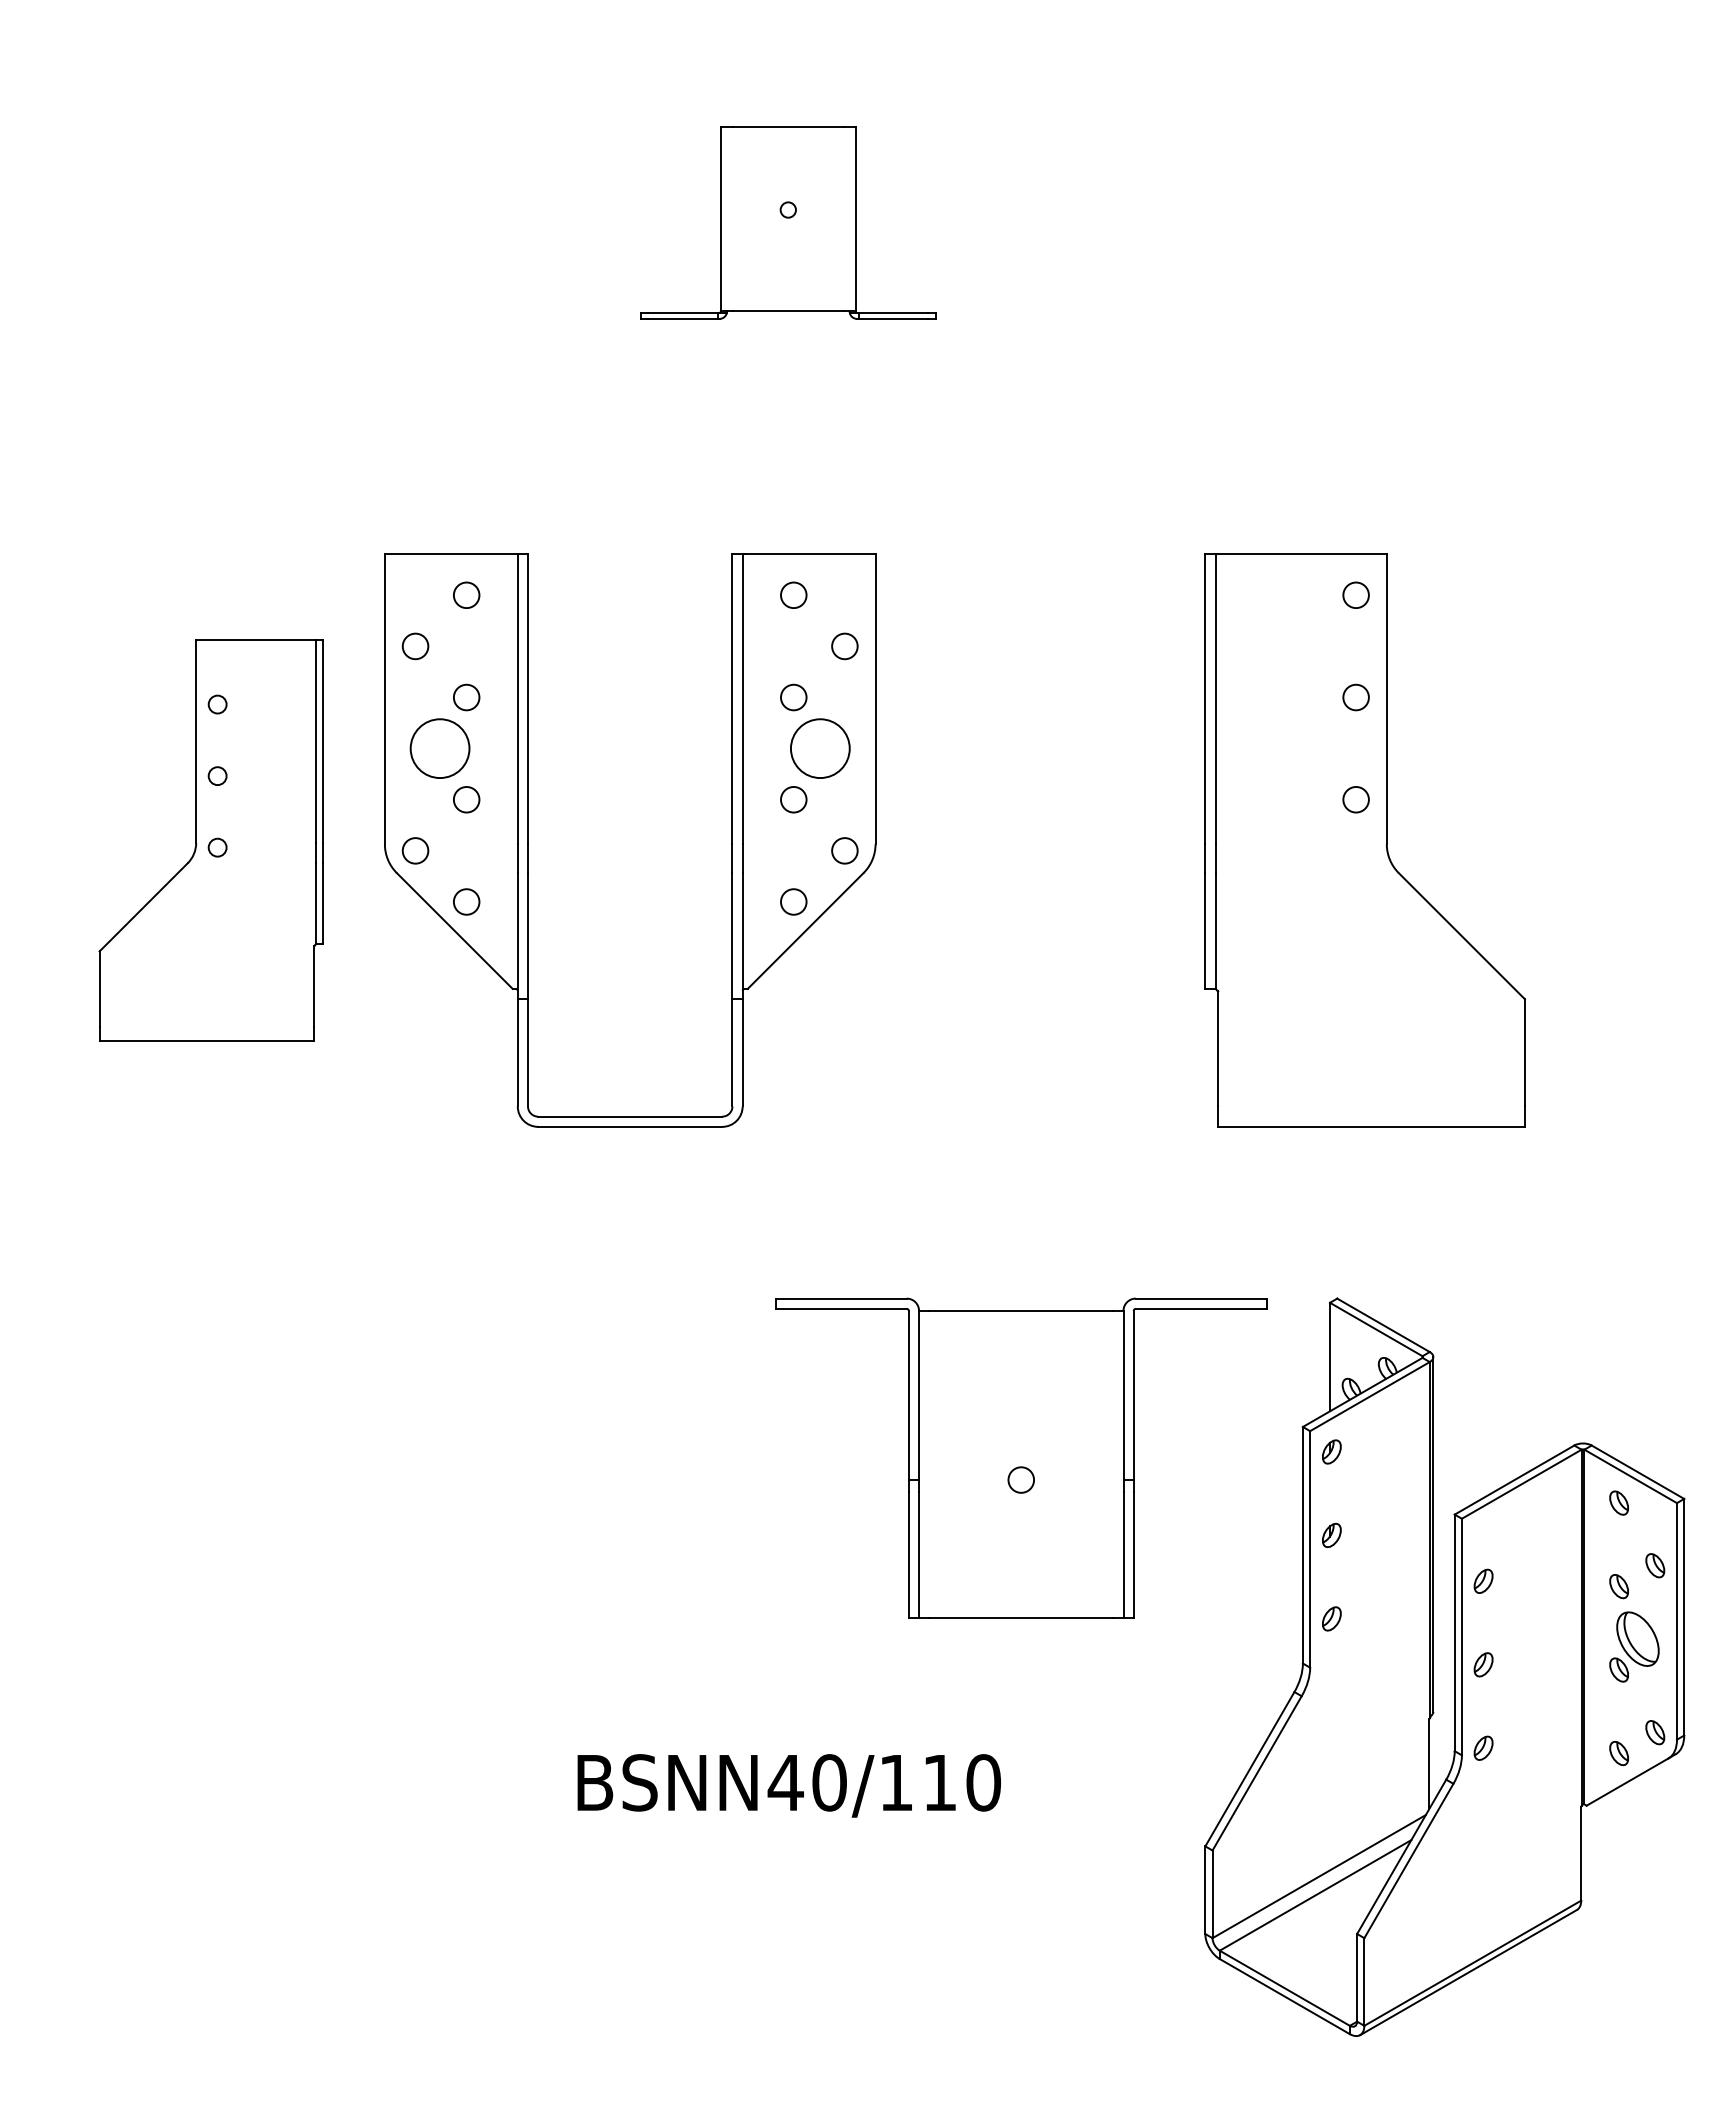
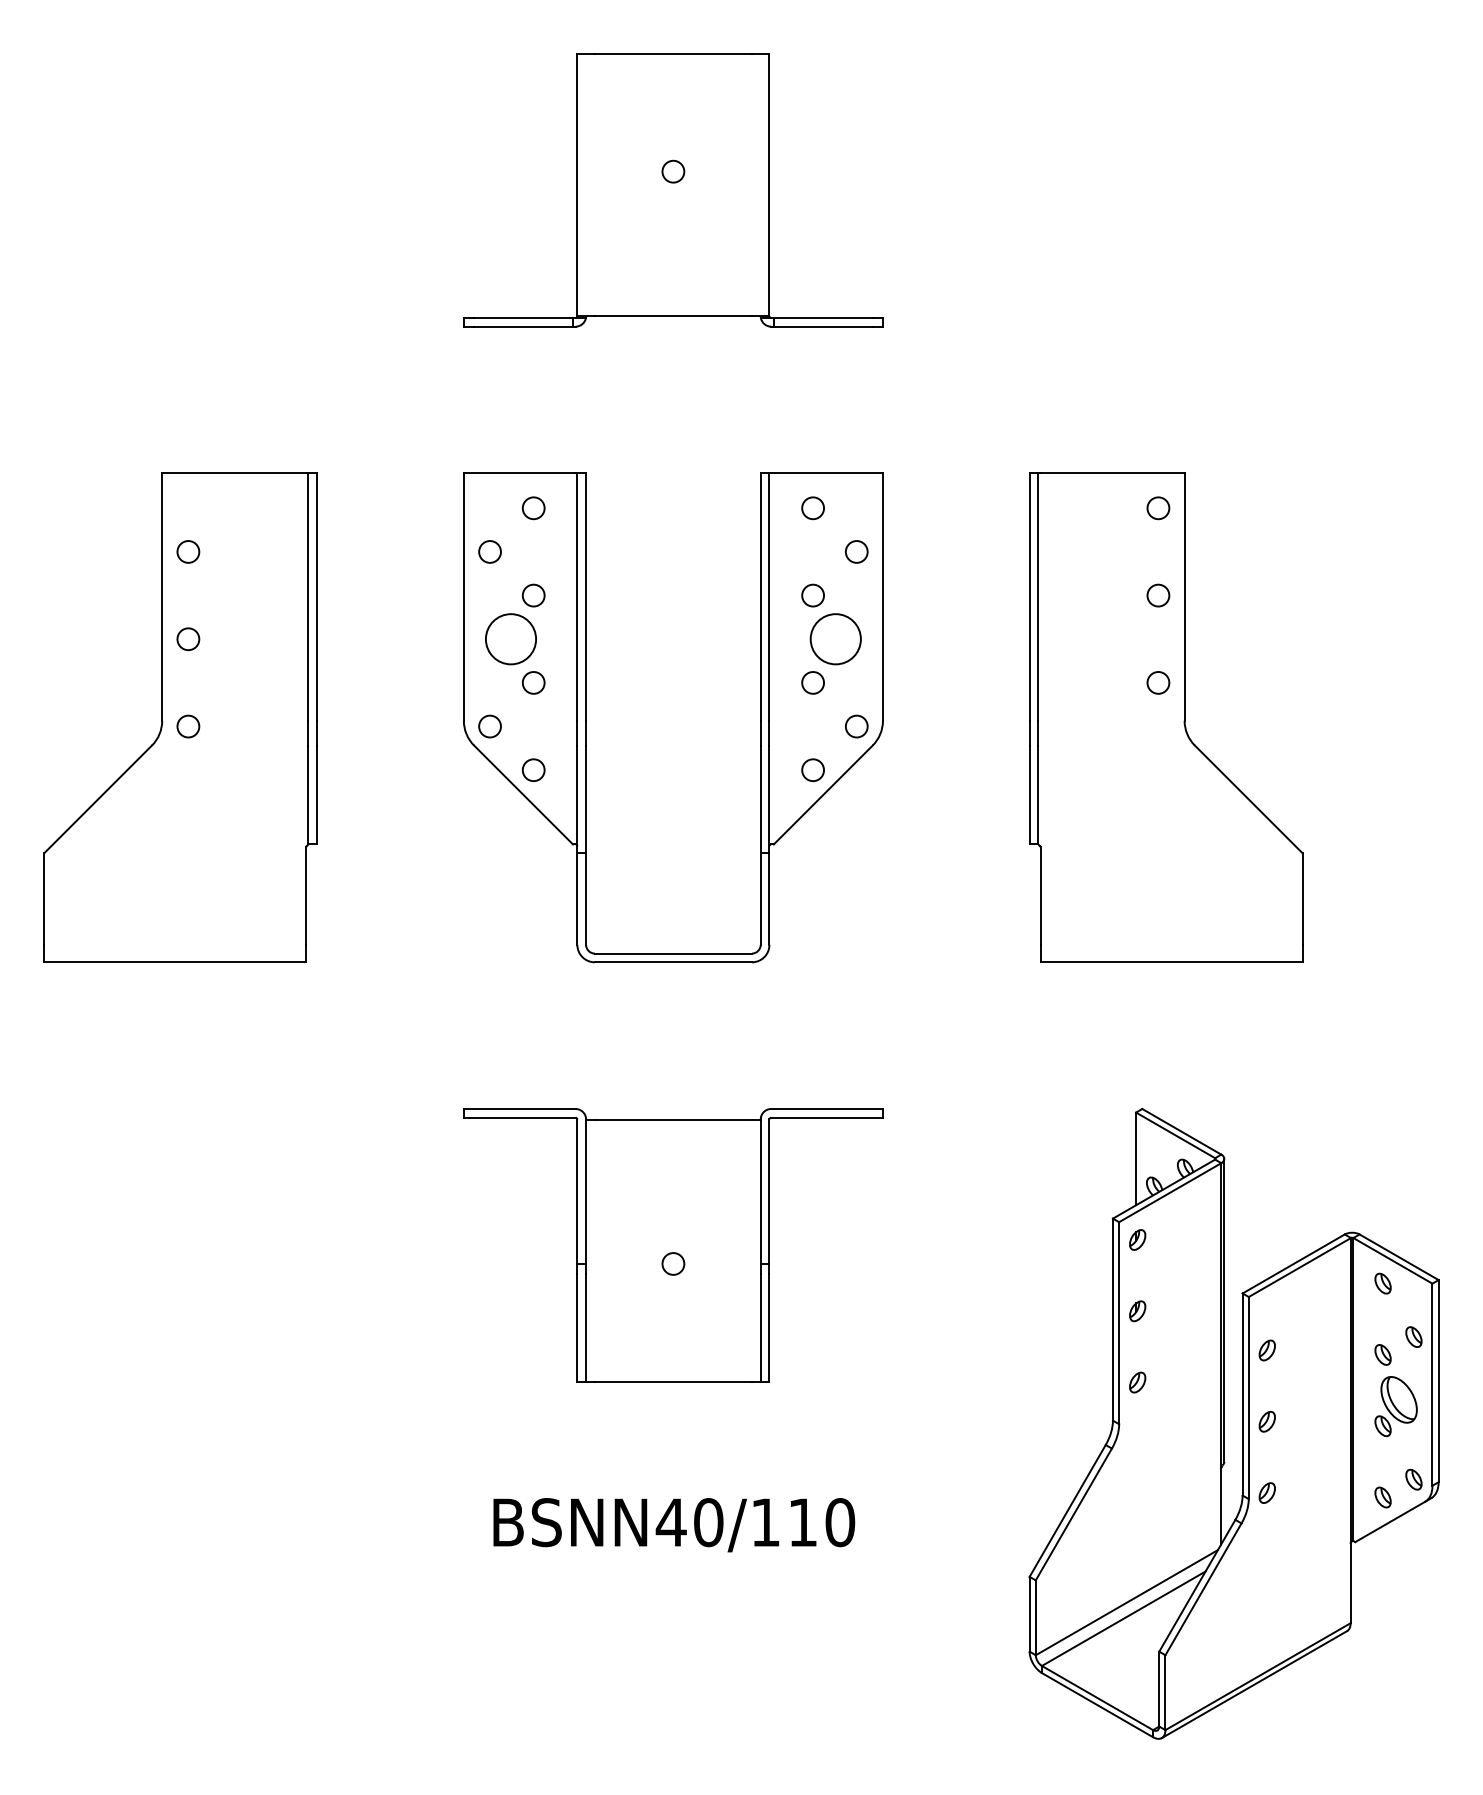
part: (788, 223) -> (673, 190), size x1.67
part: (211, 840) -> (180, 717), size x1.43
part: (528, 840) -> (586, 717), moved
part: (1021, 1458) -> (673, 1245), moved

